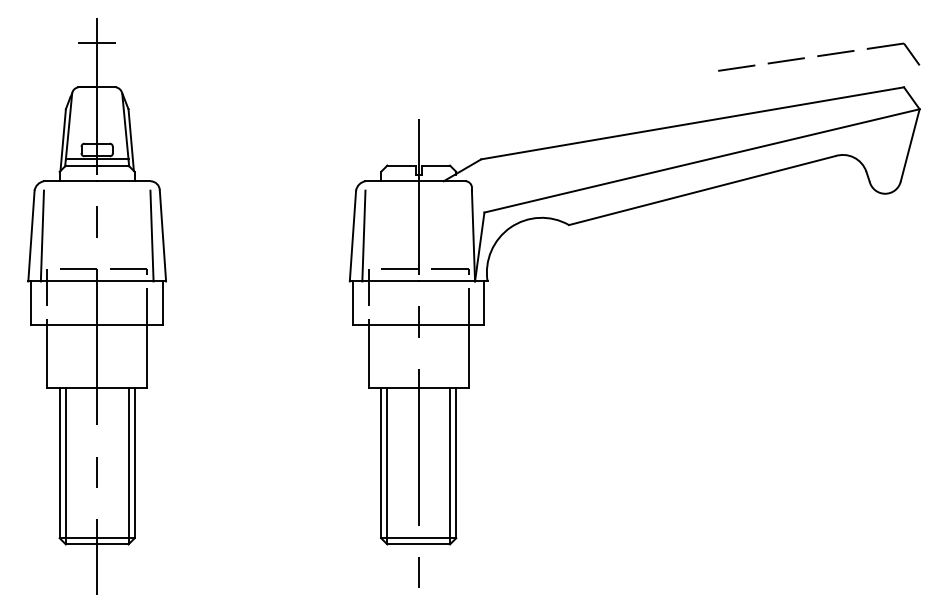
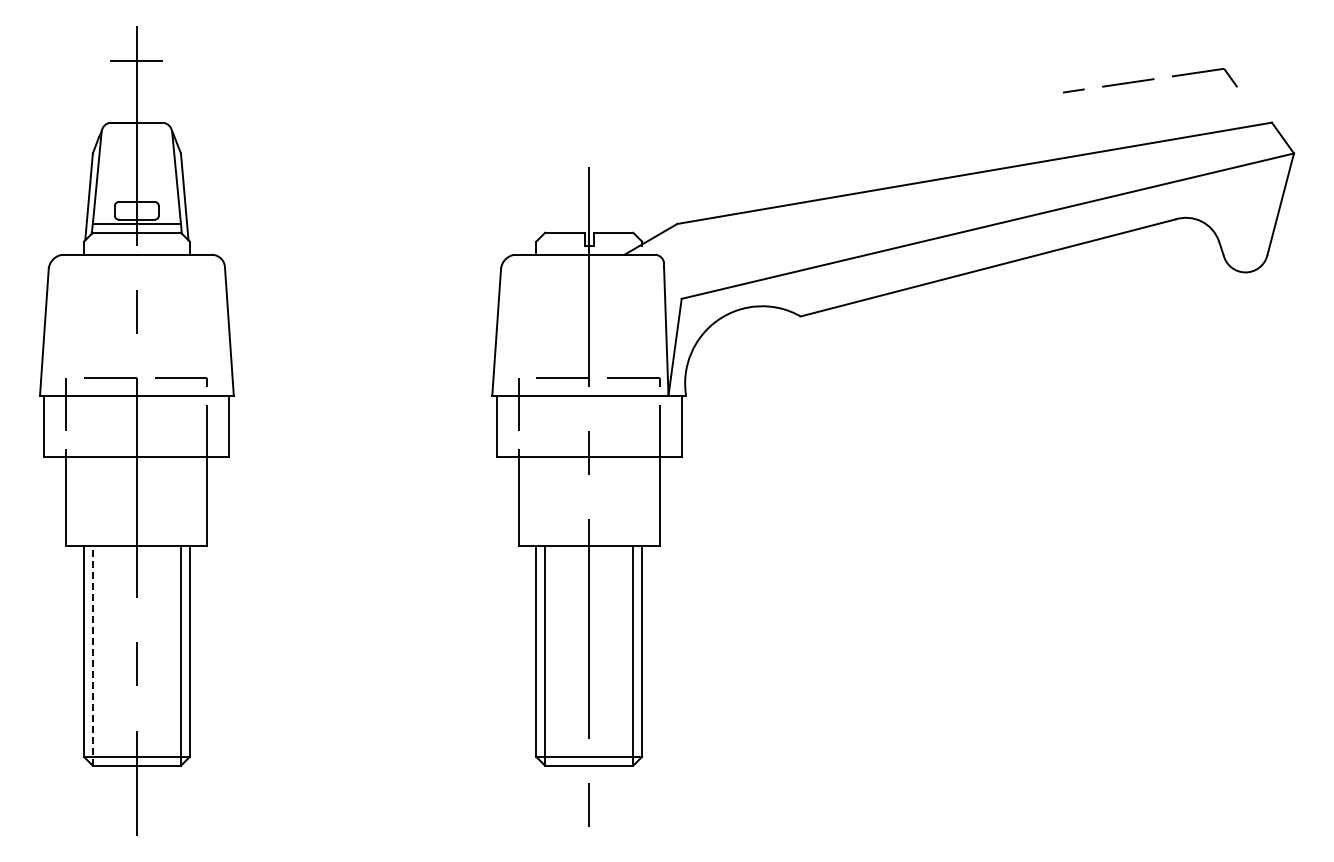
part: (819, 57) -> (1152, 80), size x0.6
line: (42, 235) -> (59, 331), removed
line: (151, 235) -> (213, 331), removed
line: (363, 235) -> (511, 331), removed
line: (65, 466) -> (92, 655), solid -> dashed

